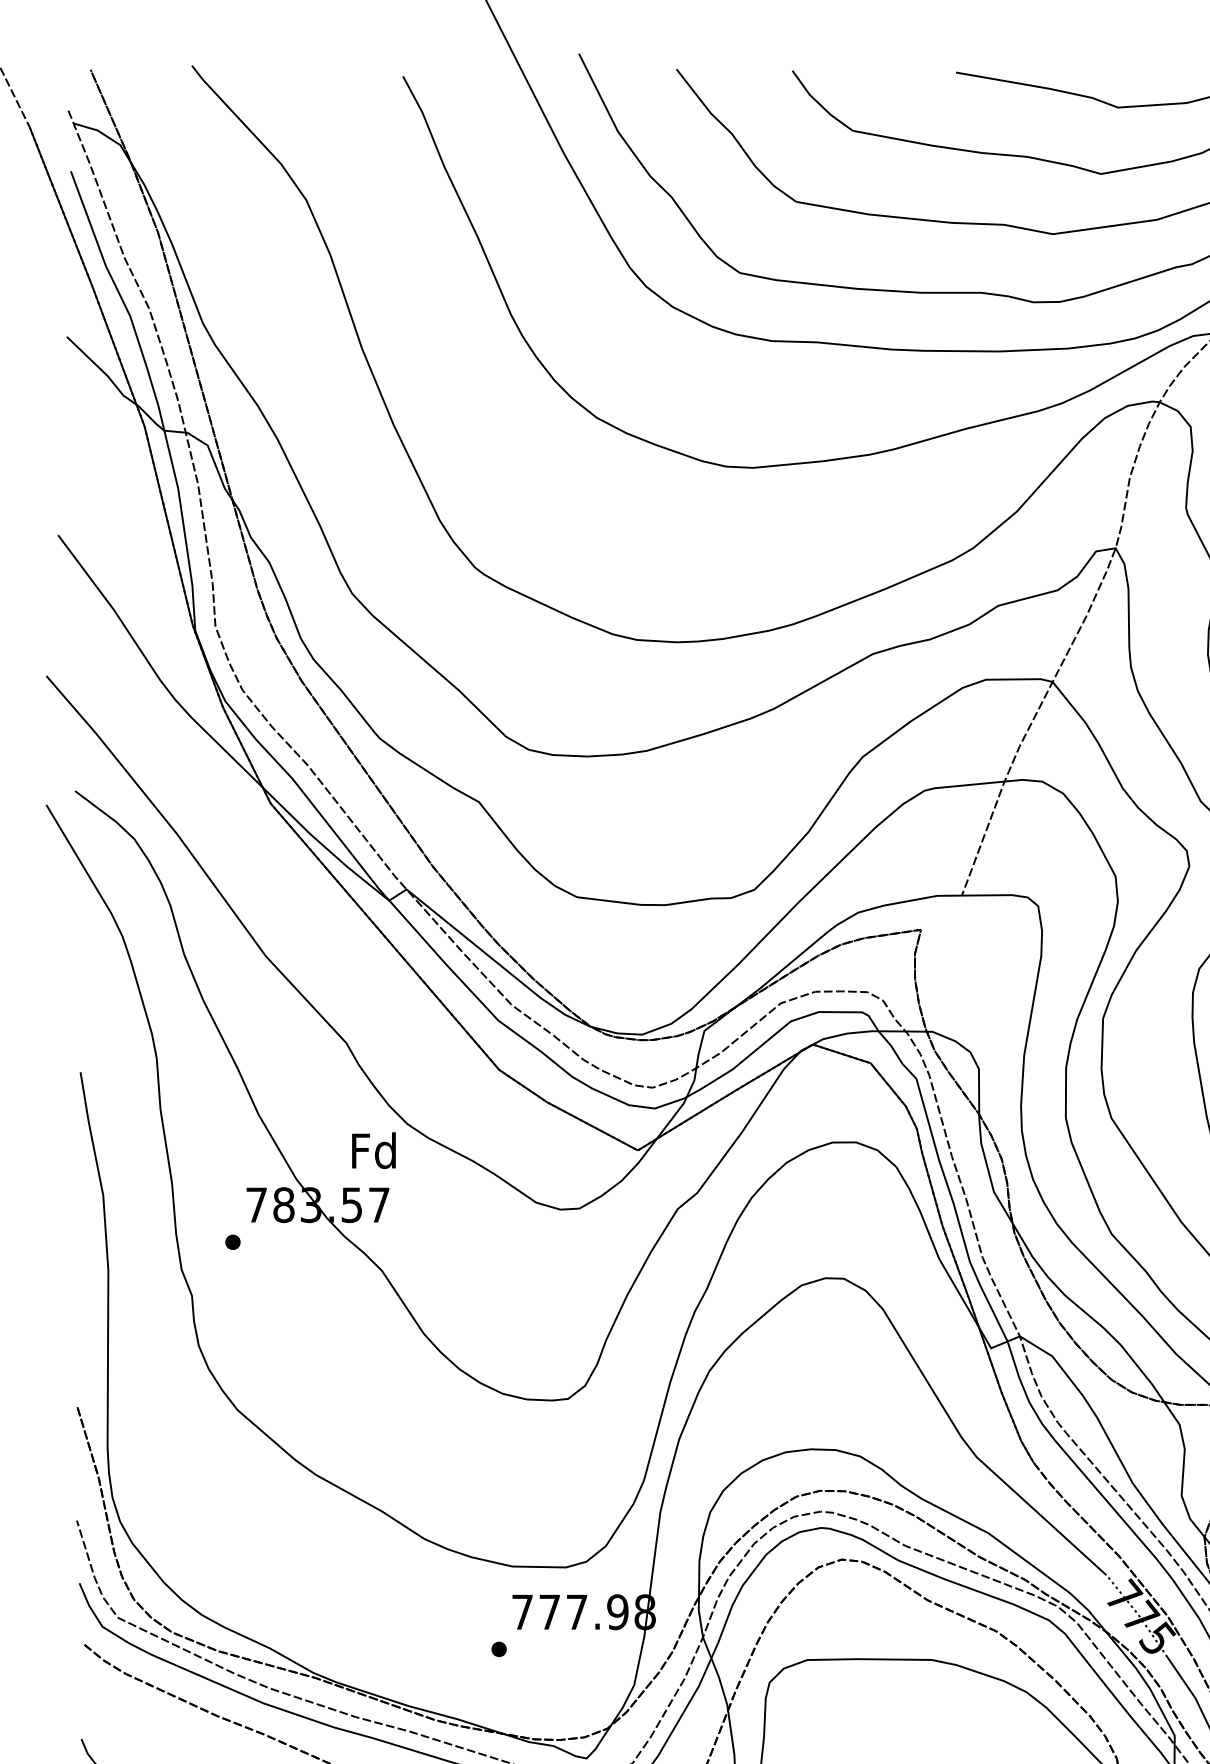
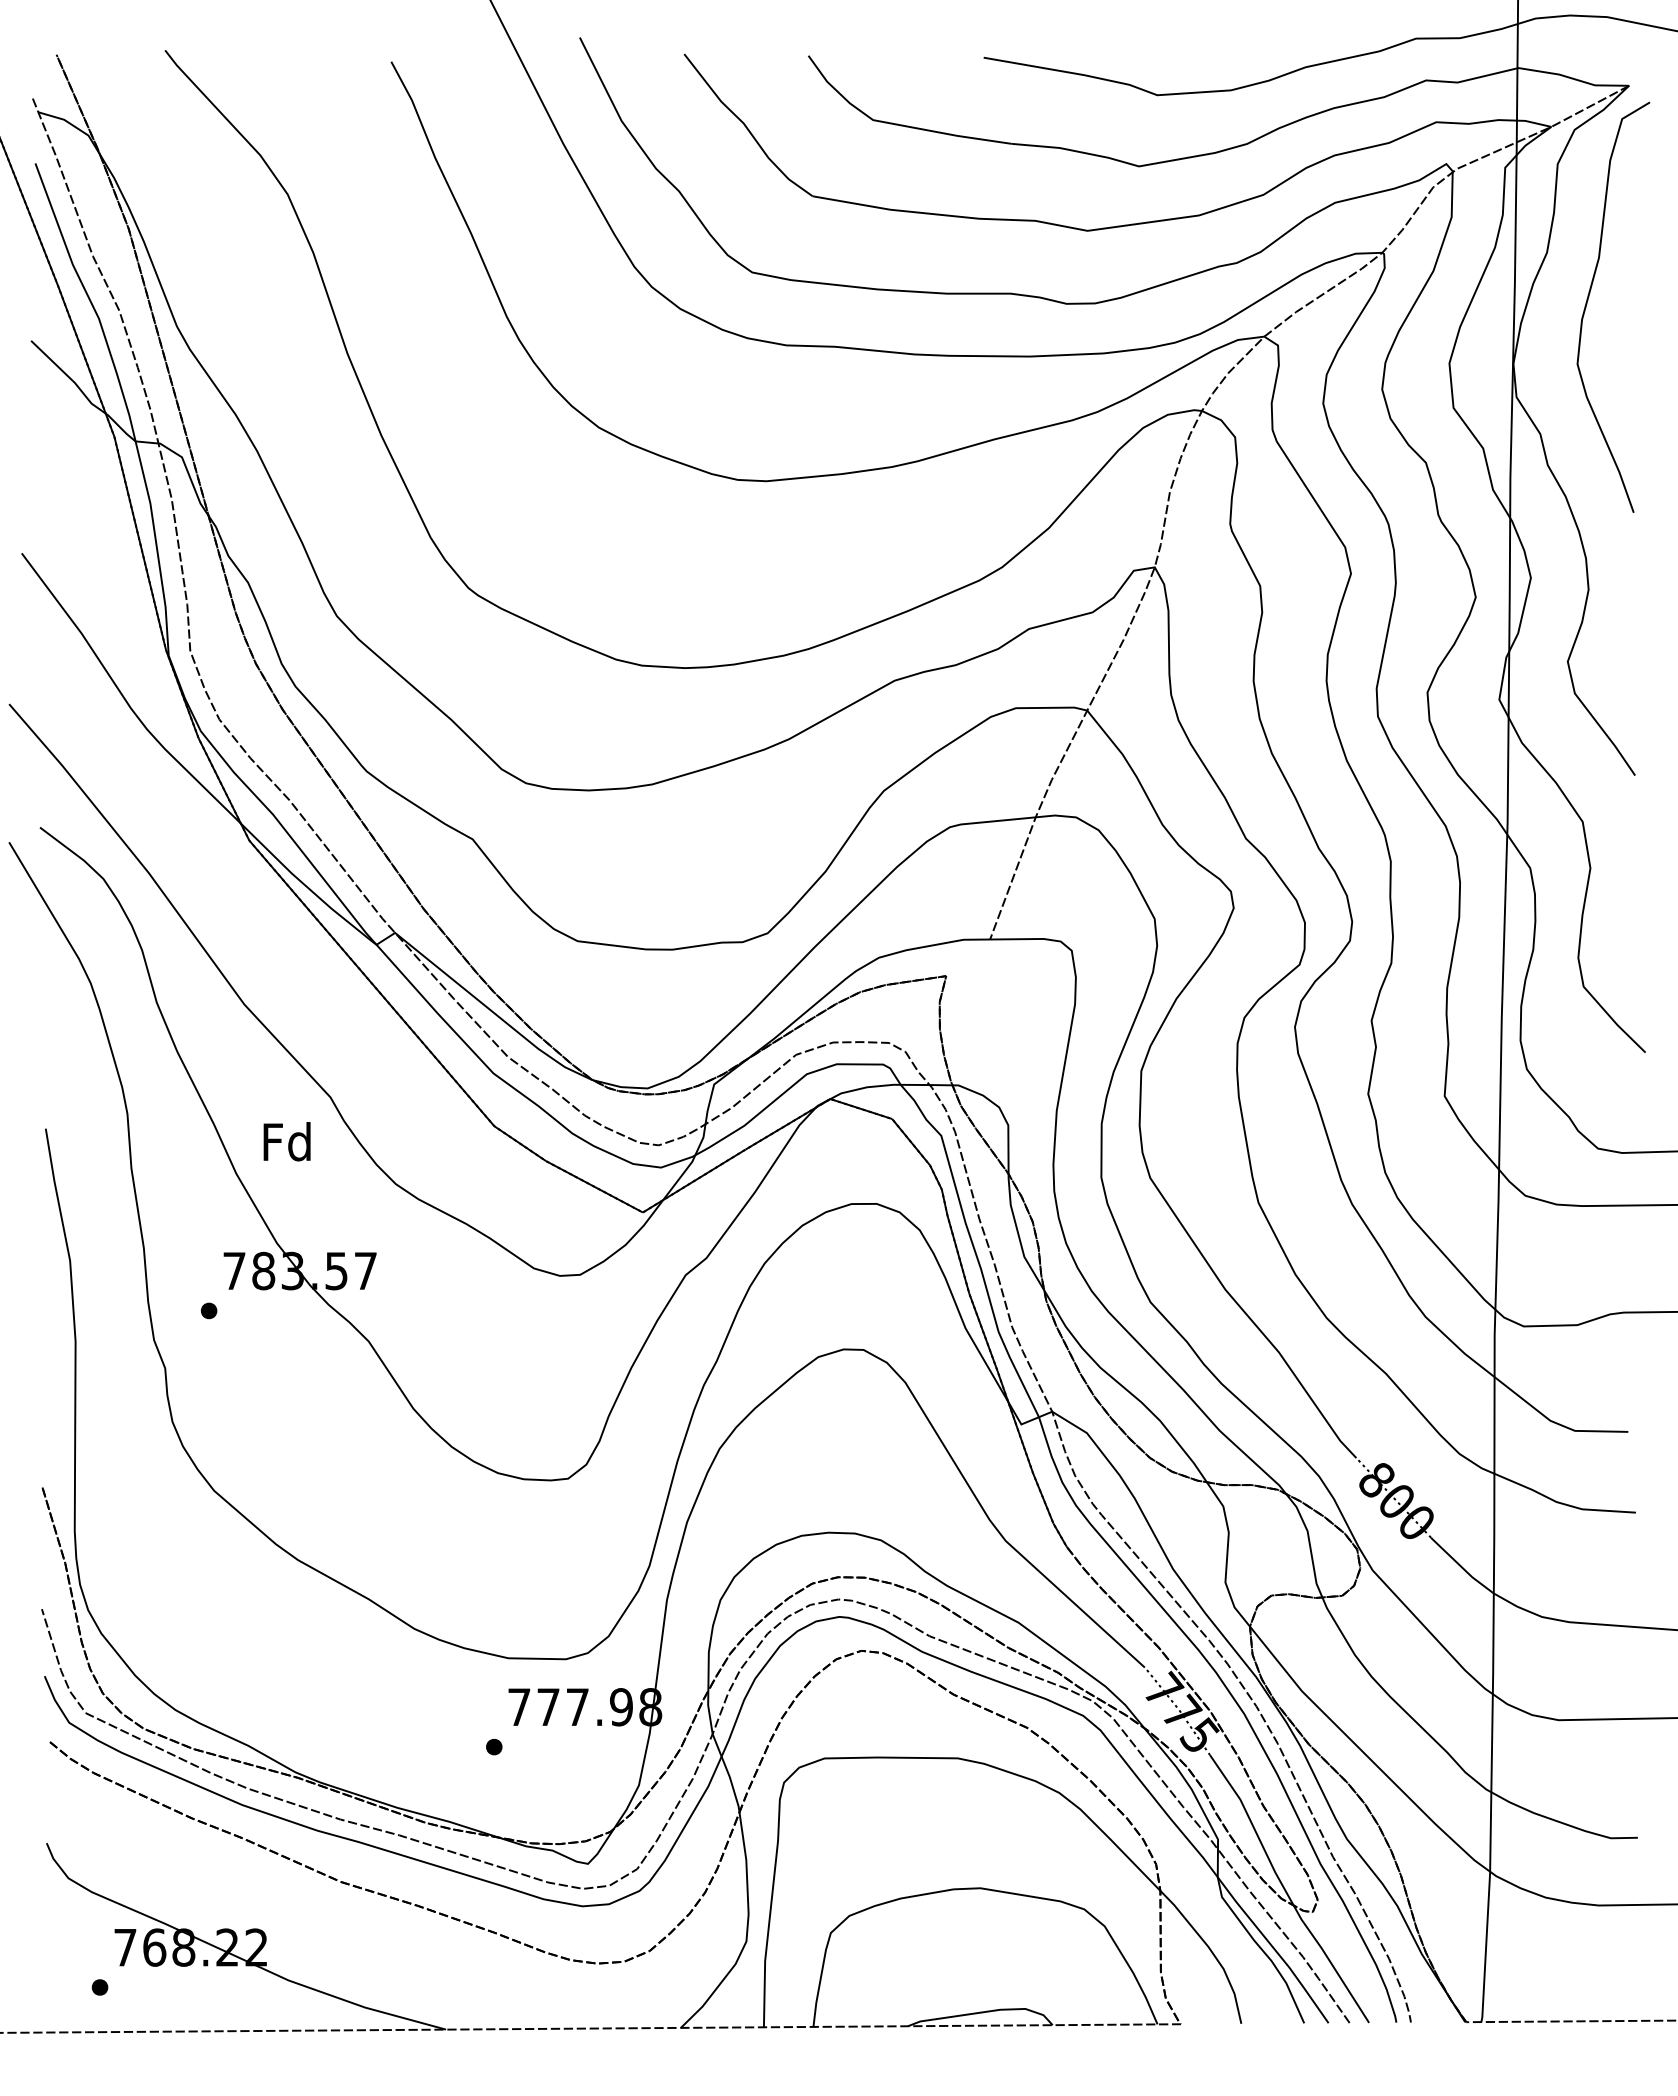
text: (373, 1150) -> (286, 1141), moved

